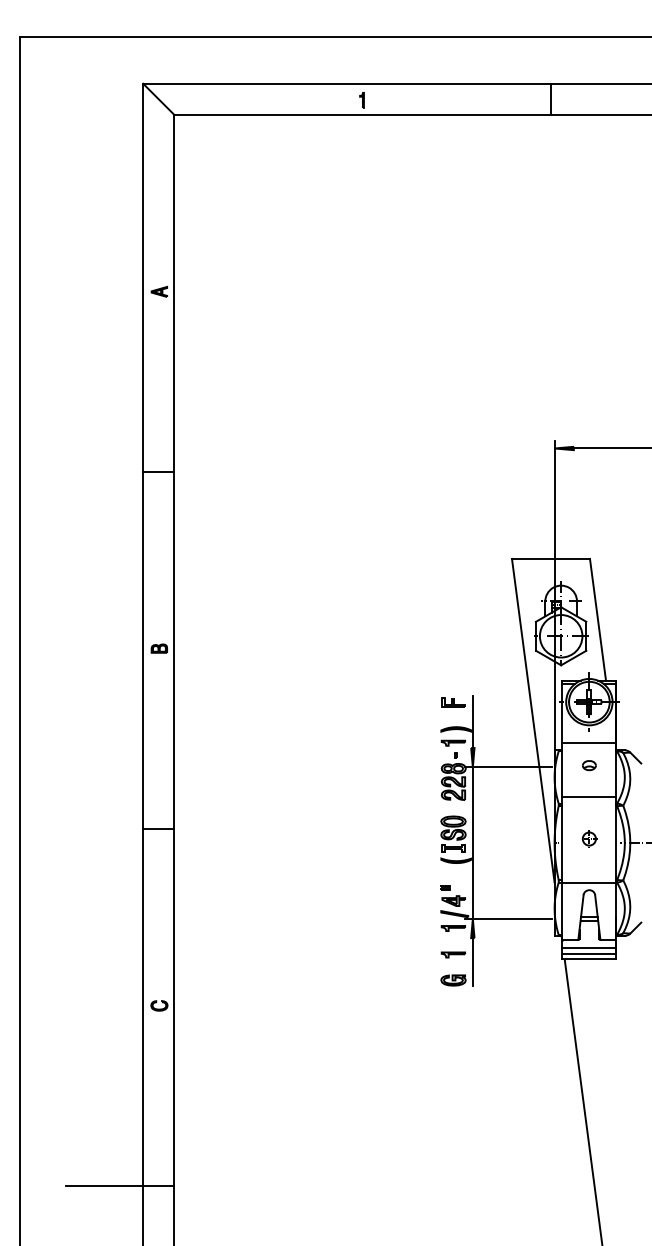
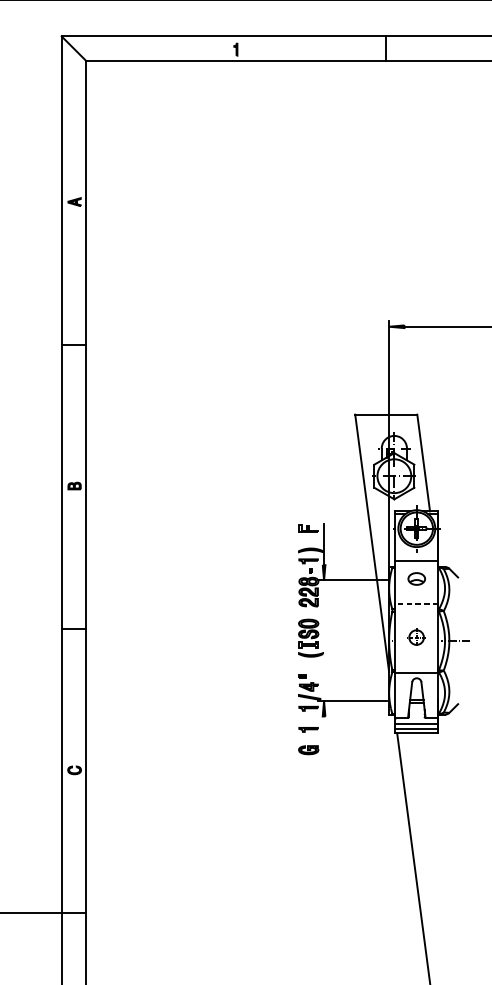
part: (589, 765) -> (416, 579), size x1.6
line: (588, 796) -> (416, 603), solid -> dashed
part: (589, 838) -> (416, 637), size x1.4
line: (472, 842) -> (323, 640), removed
line: (472, 962) -> (323, 735), removed

